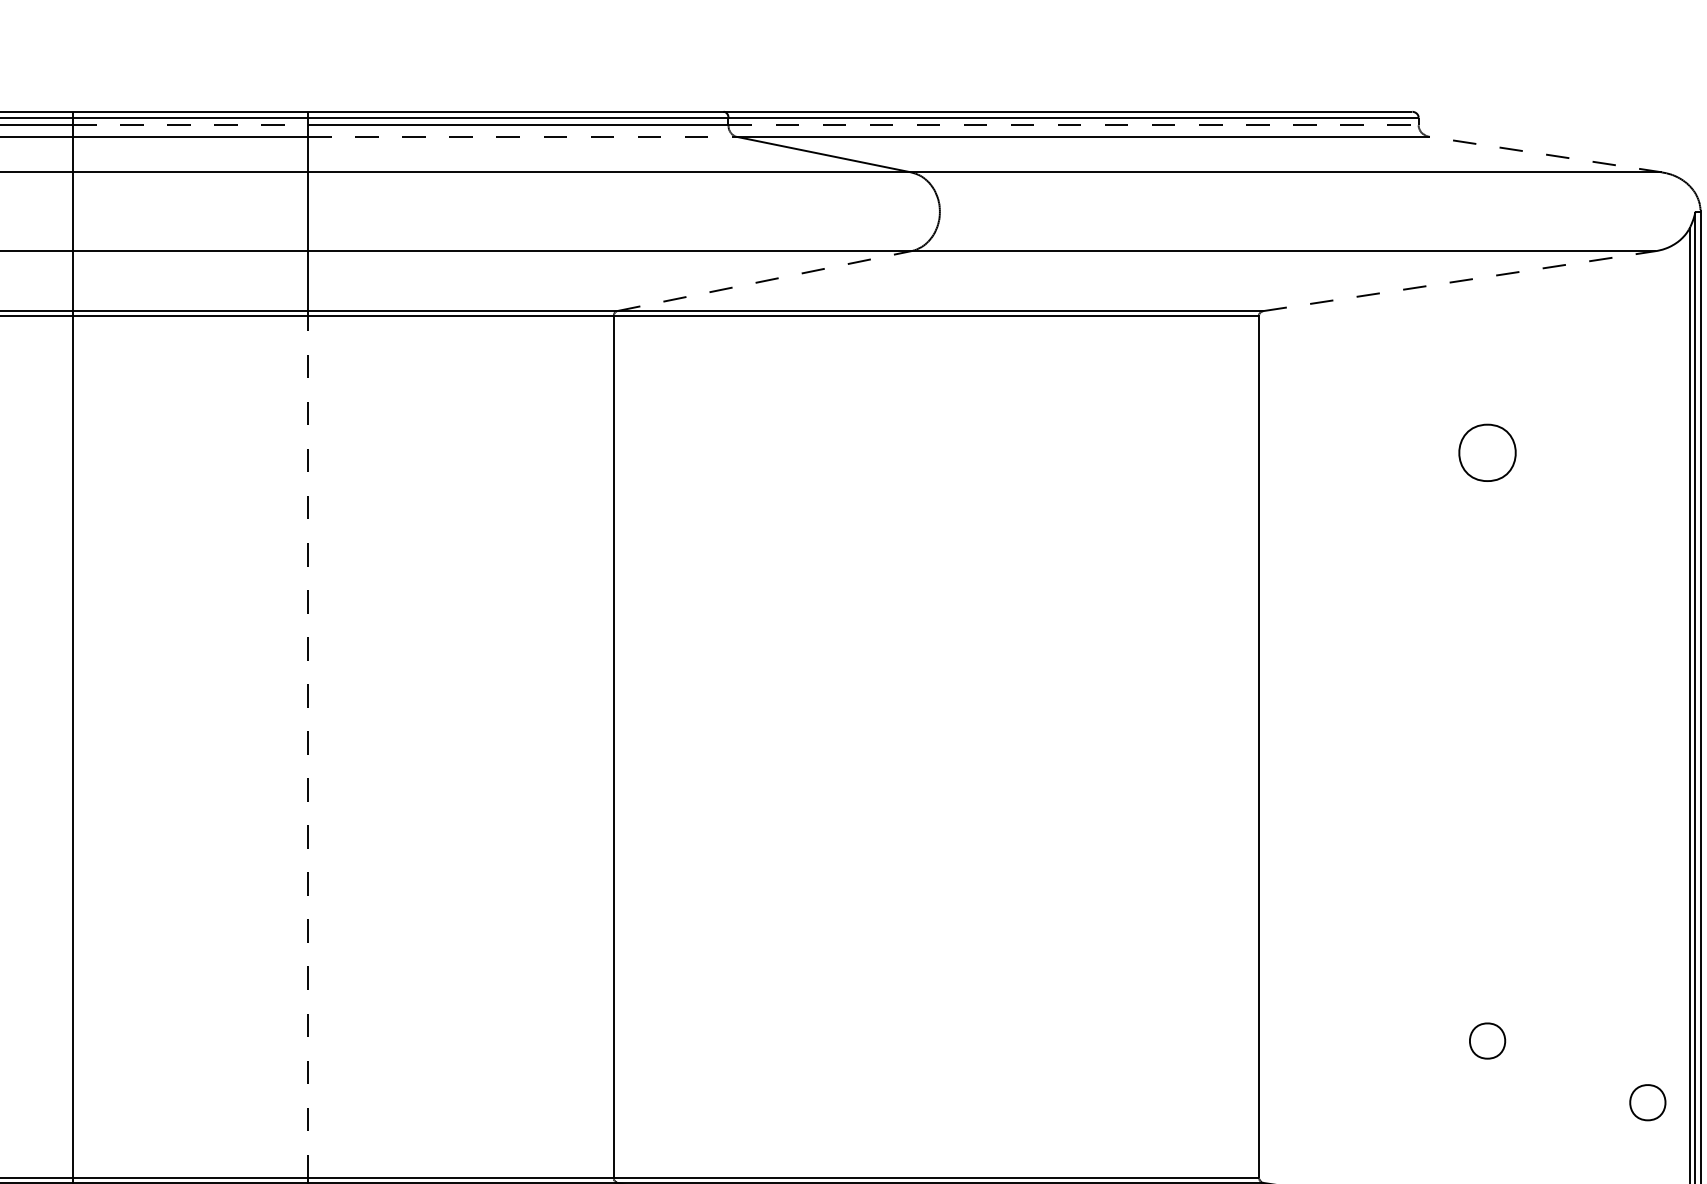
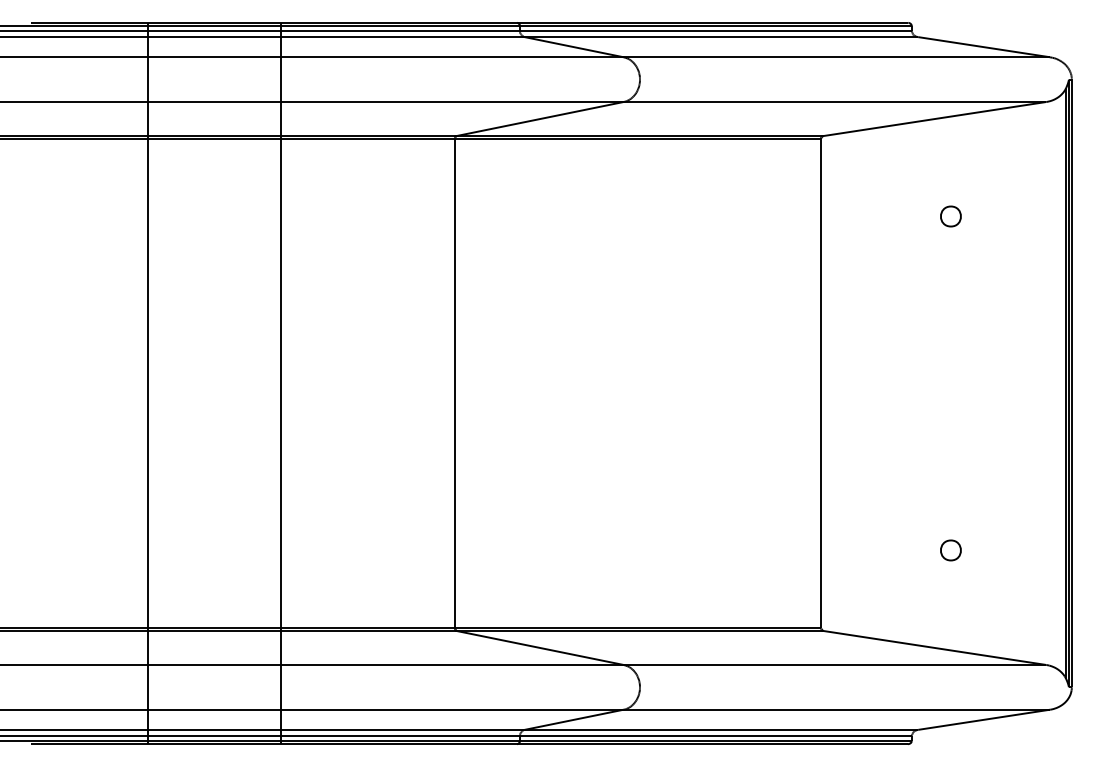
line: (190, 125) -> (214, 30), dashed -> solid
line: (1072, 125) -> (715, 30), dashed -> solid
line: (523, 137) -> (403, 37), dashed -> solid
line: (1546, 155) -> (984, 47), dashed -> solid
line: (764, 280) -> (540, 118), dashed -> solid
line: (1460, 281) -> (935, 119), dashed -> solid
part: (1486, 452) -> (950, 216), size x0.62
line: (308, 746) -> (281, 383), dashed -> solid
part: (1647, 1102) -> (1041, 585), removed

